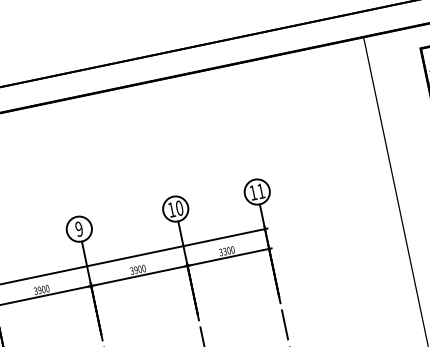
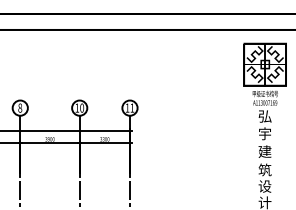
text: (79, 228) -> (20, 107), 9 -> 8

